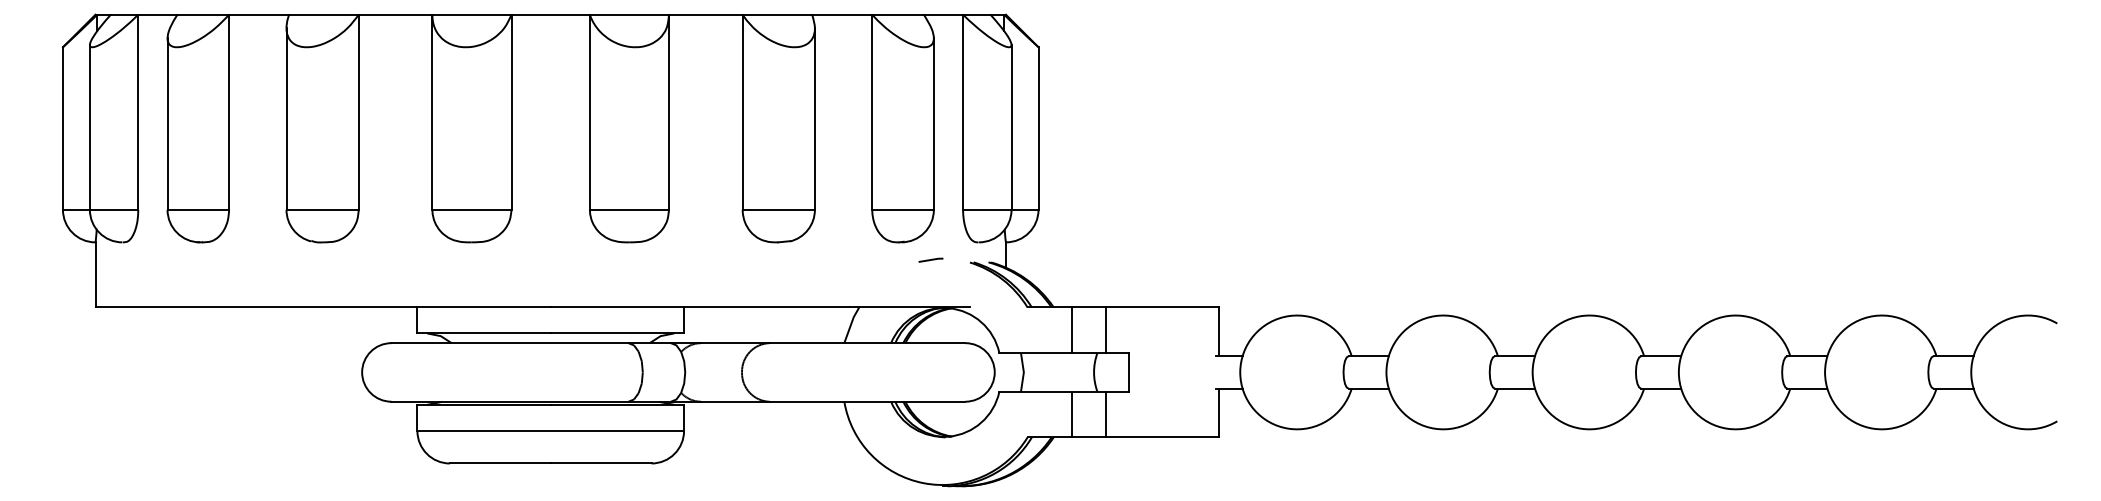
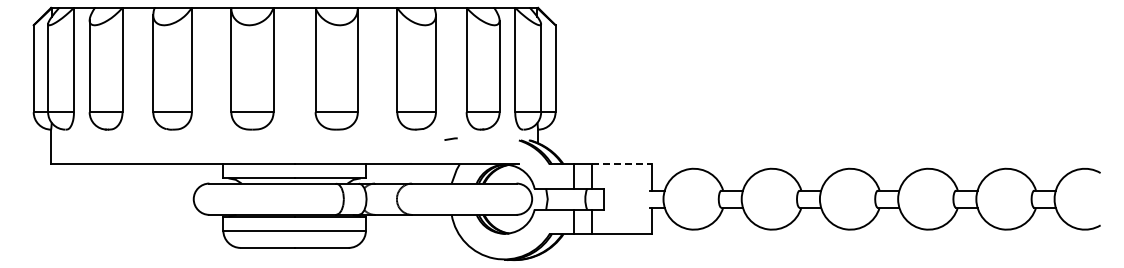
line: (929, 258) -> (450, 138), moved
line: (1163, 307) -> (622, 164), solid -> dashed

